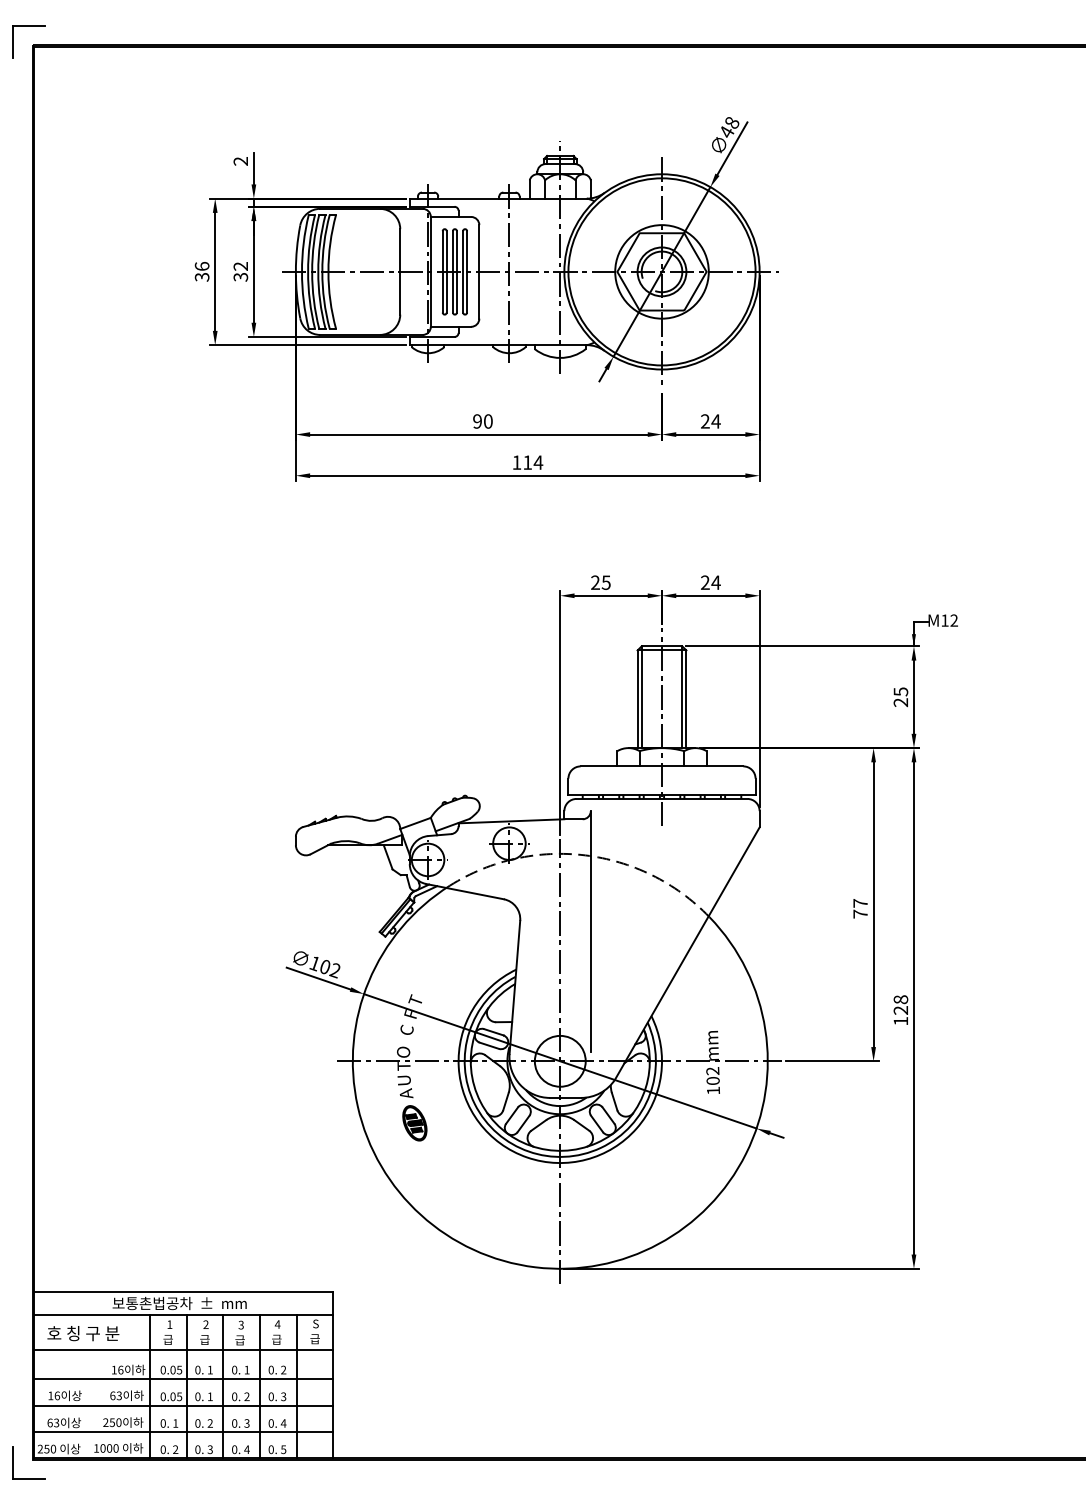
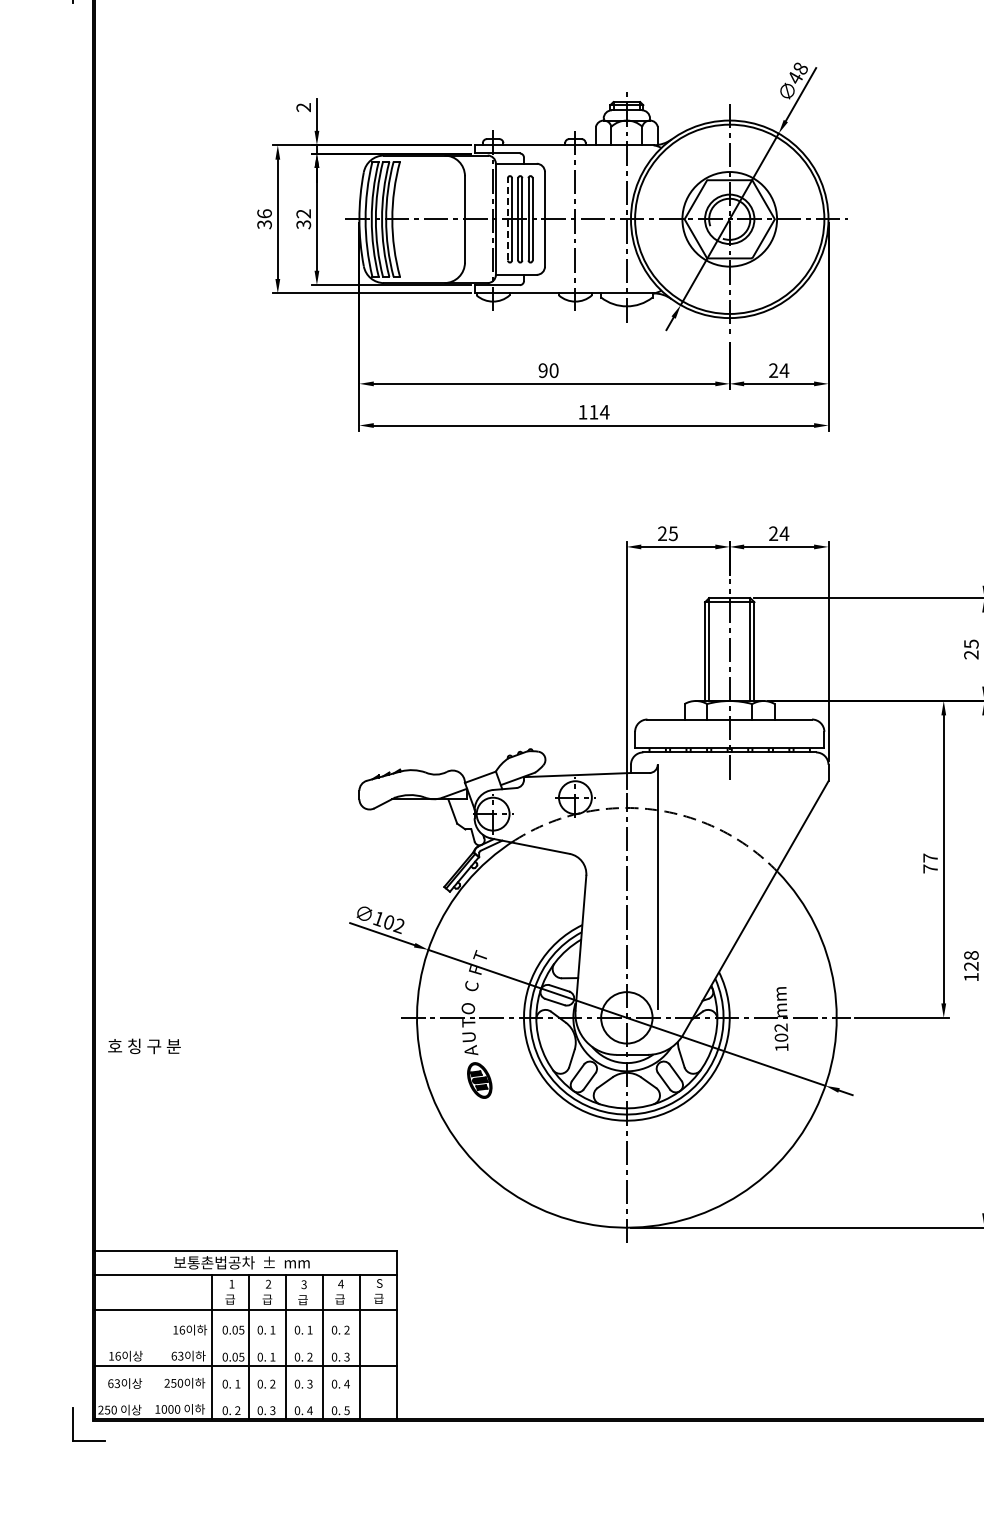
line: (442, 271) -> (507, 218), solid -> dashed
text: (83, 1333) -> (144, 1046), moved
line: (183, 1379) -> (245, 1339), removed
line: (183, 1431) -> (245, 1392), removed

